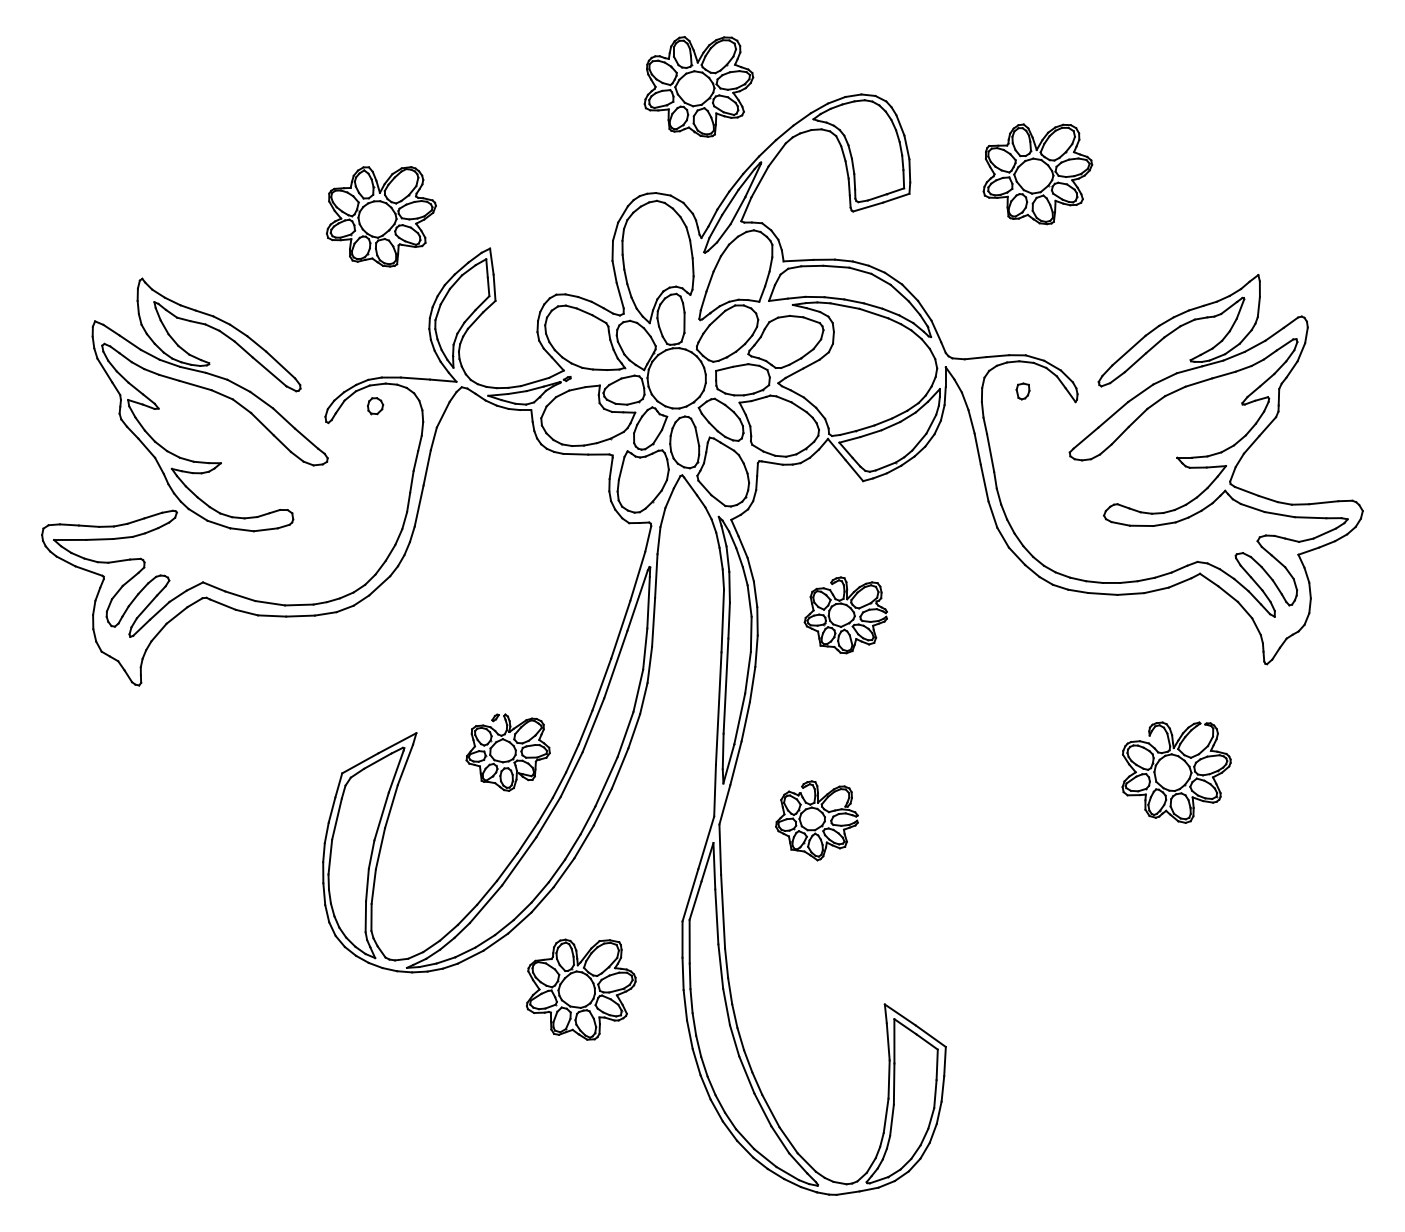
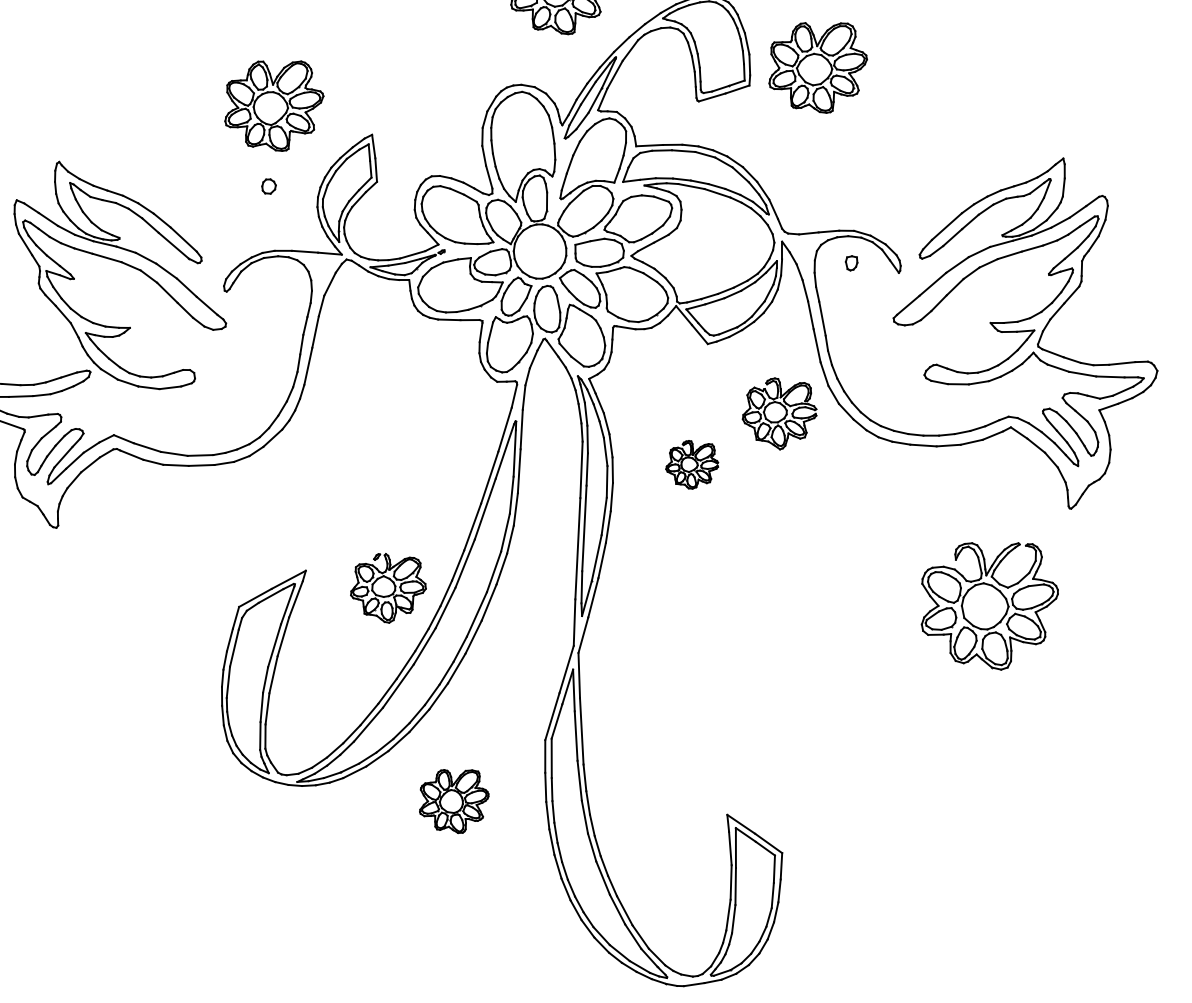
part: (1037, 174) -> (817, 68), moved
part: (375, 406) -> (269, 186), moved
part: (845, 615) -> (691, 464), size x0.7
part: (1176, 772) -> (989, 606), size x1.4
part: (816, 820) -> (779, 413), moved
part: (581, 989) -> (454, 801), size x0.7

